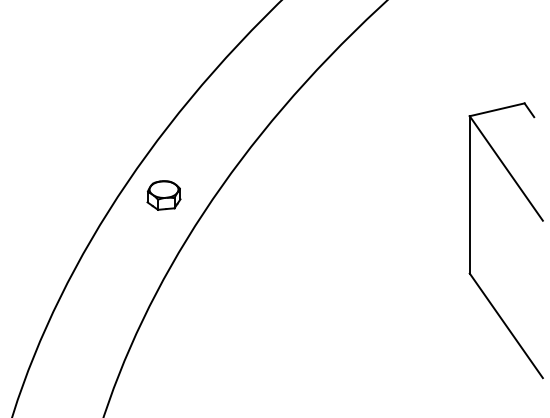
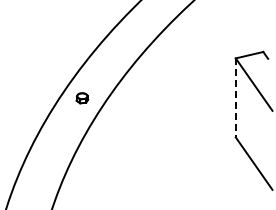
part: (164, 196) -> (82, 98), size x0.7
line: (469, 196) -> (235, 98), solid -> dashed

